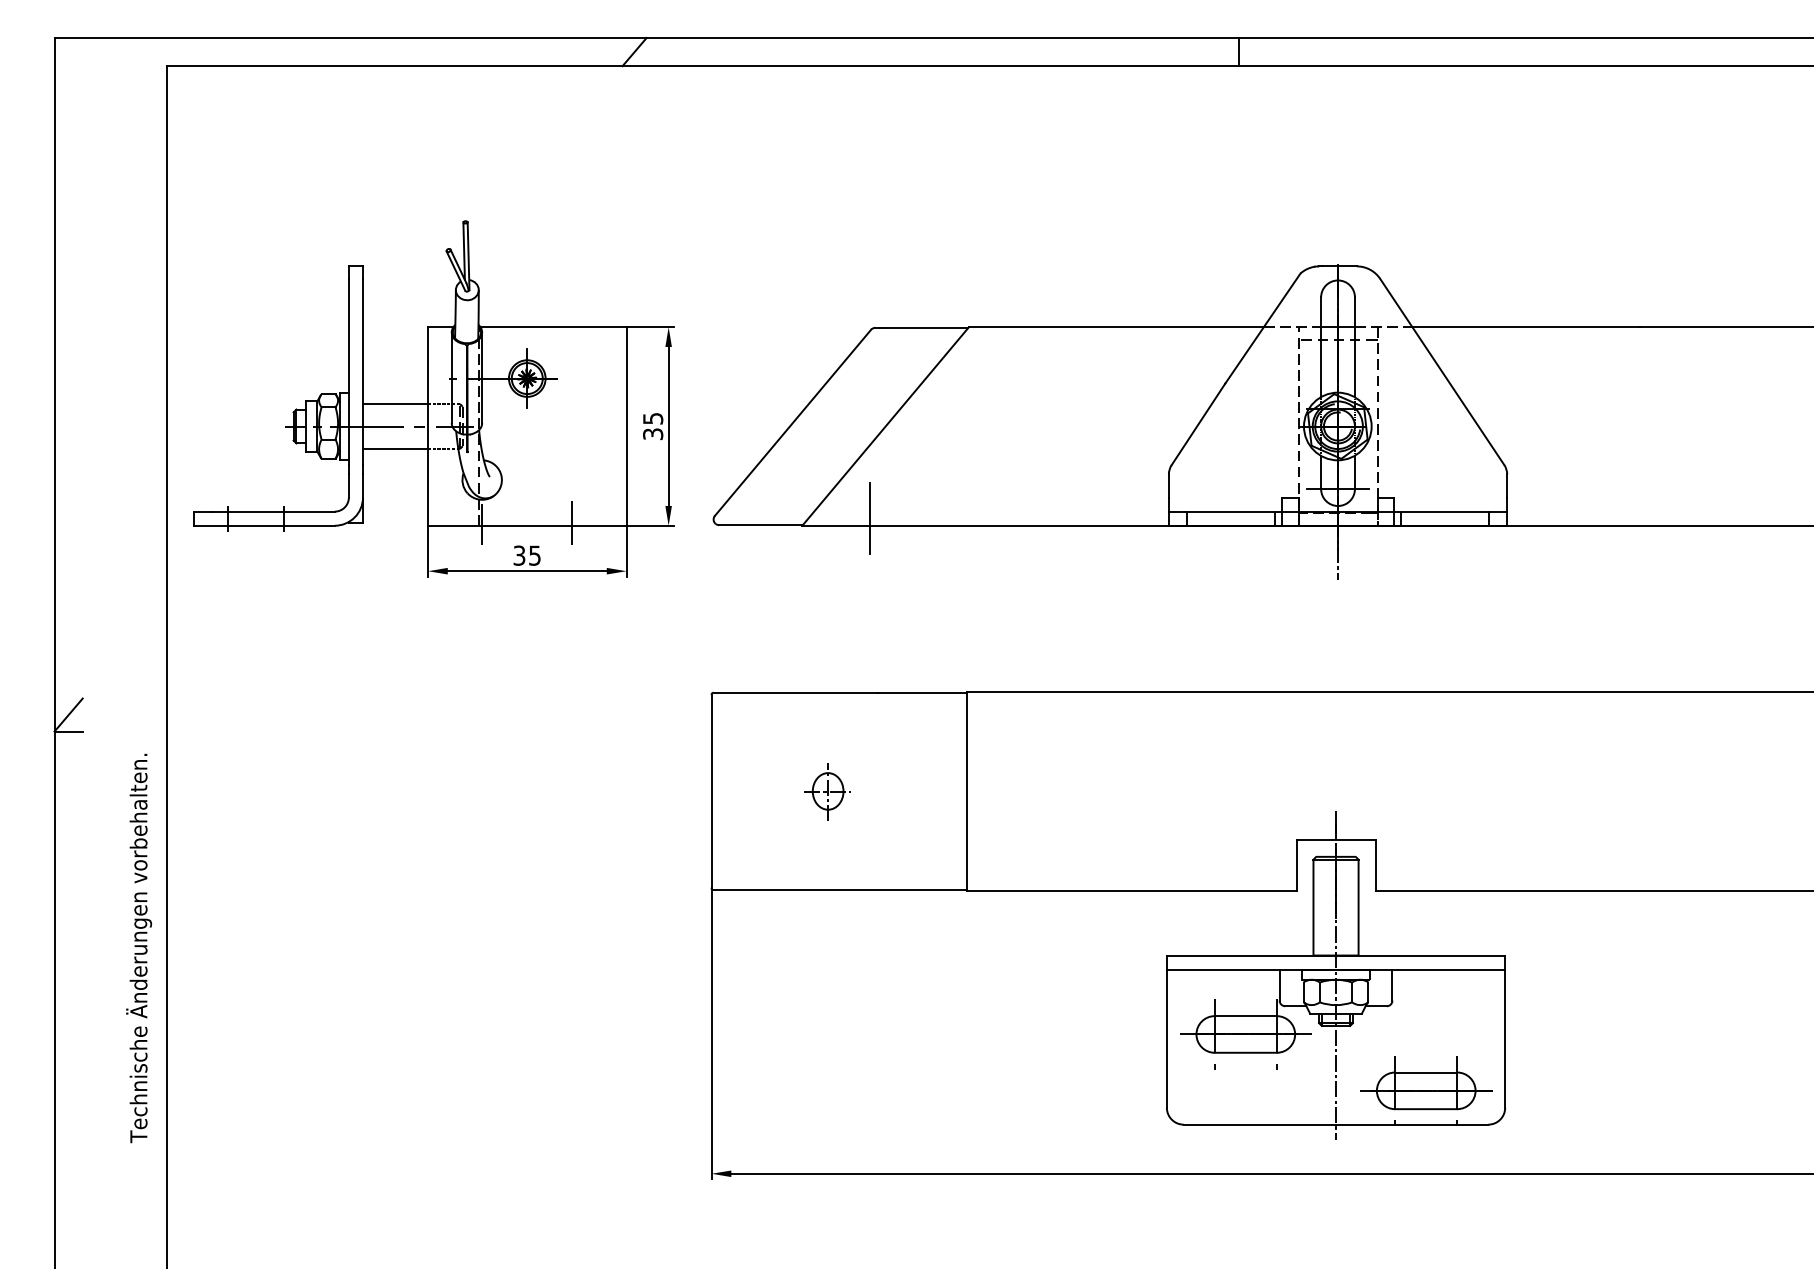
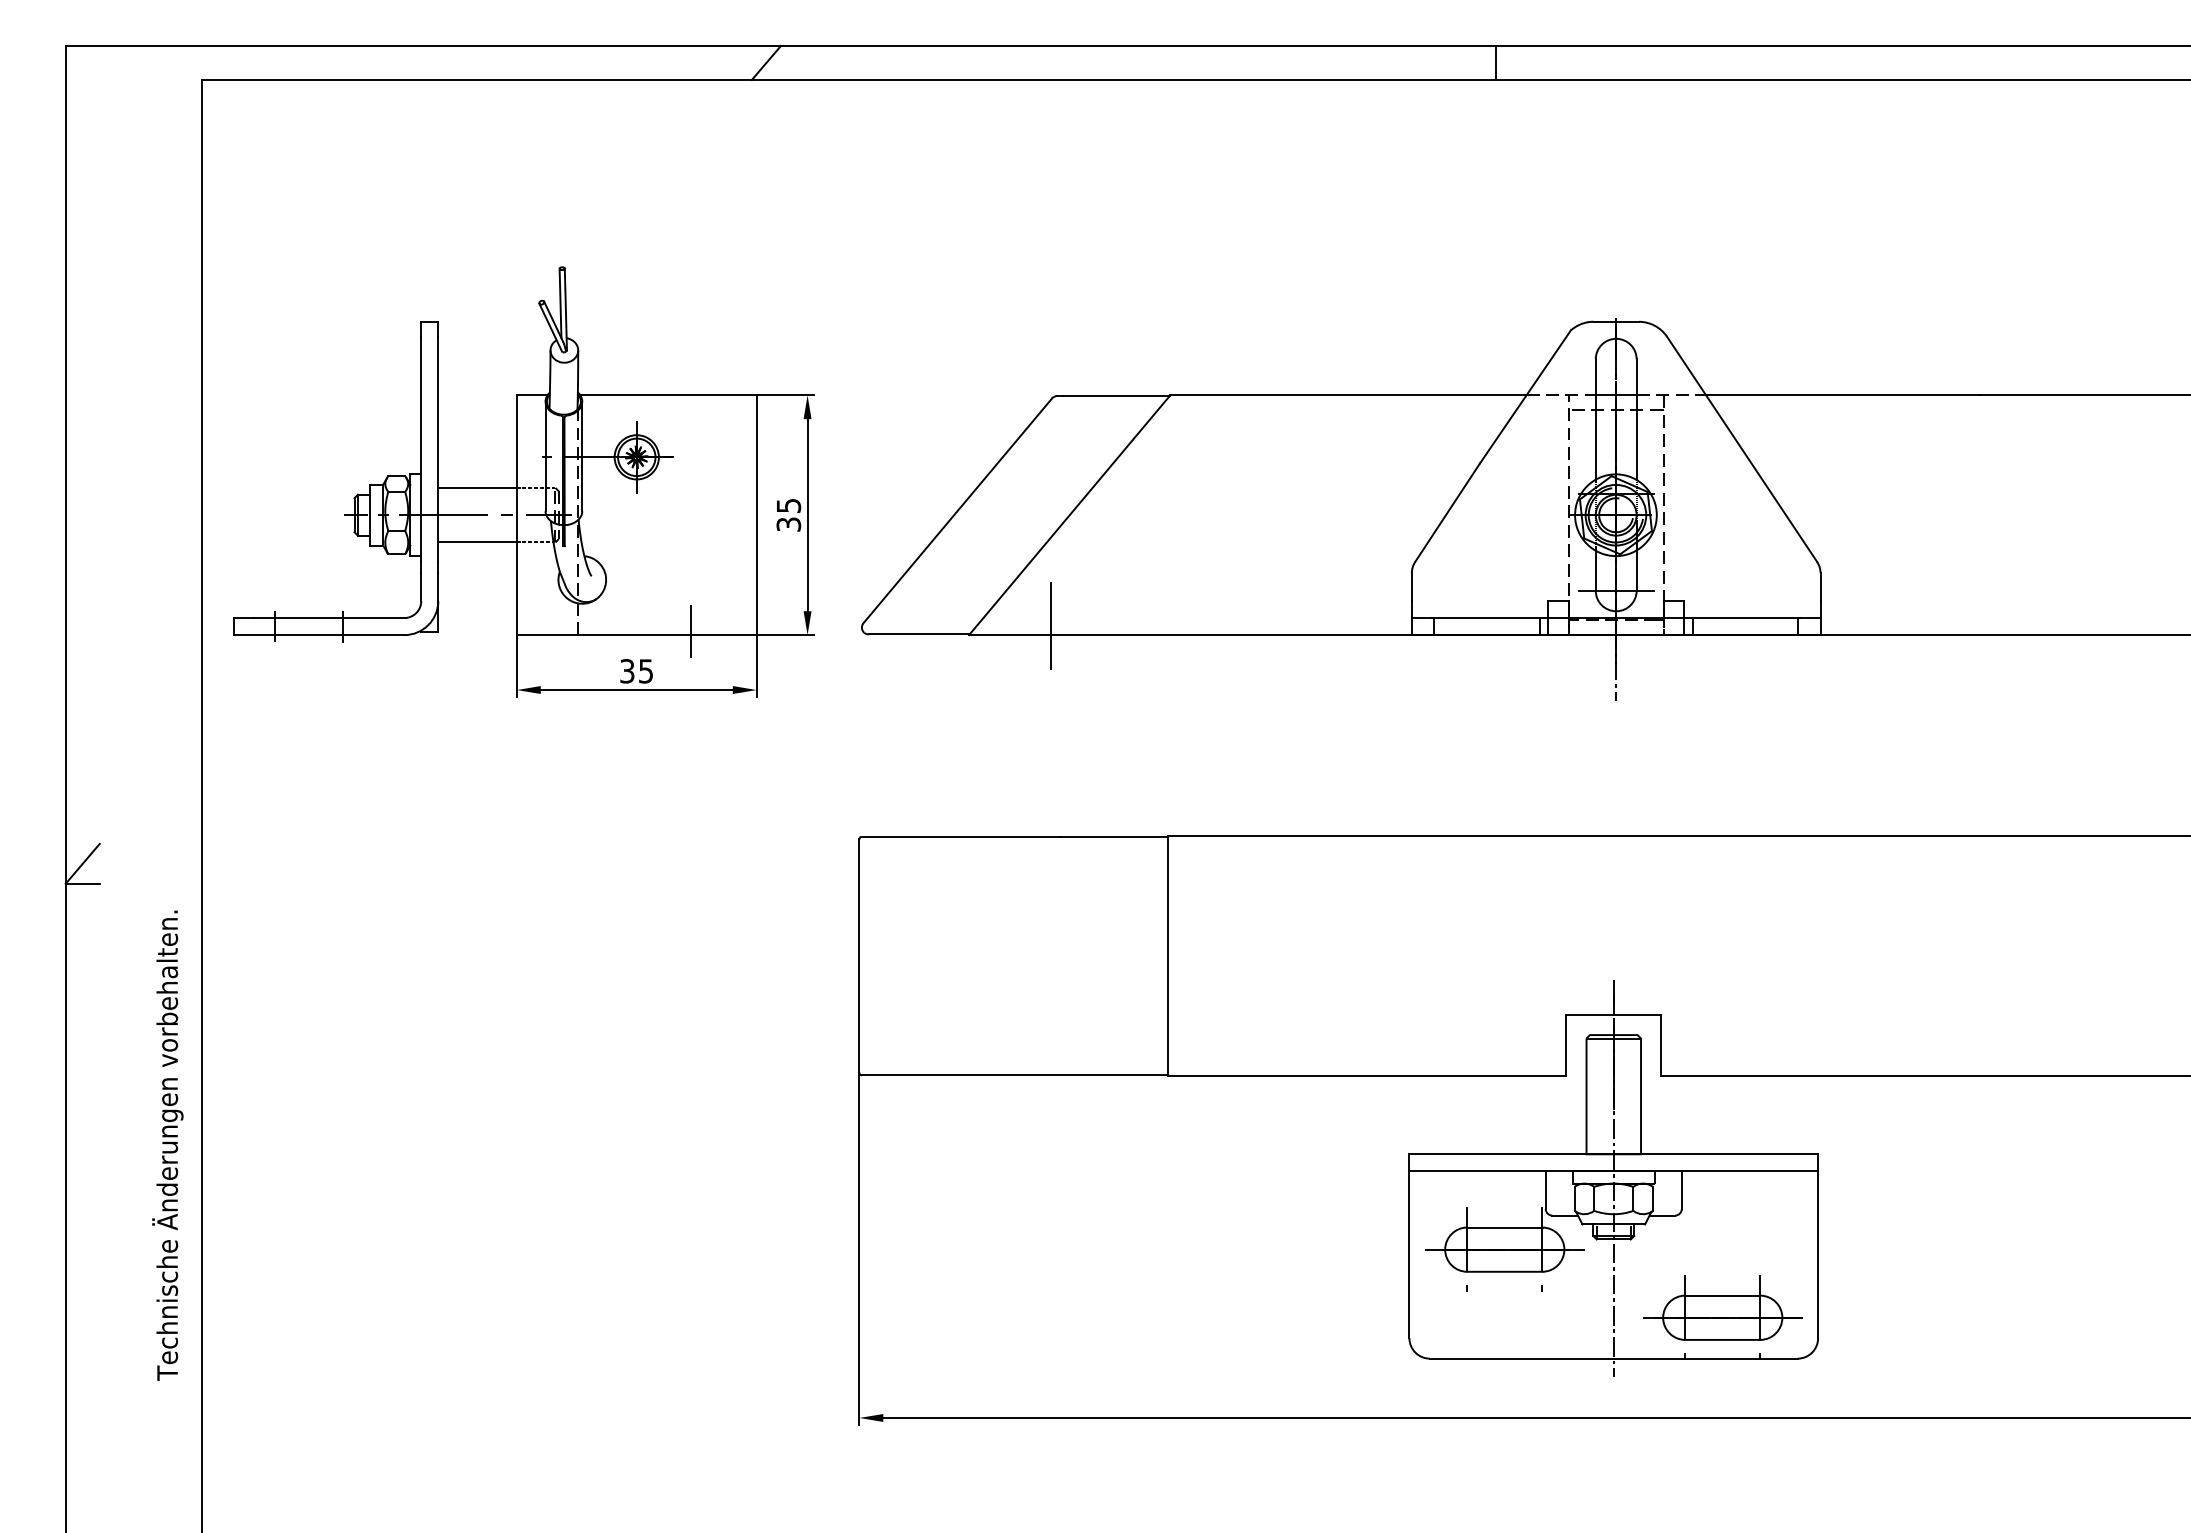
line: (482, 524) -> (582, 633), removed
part: (826, 791) -> (998, 956), removed

